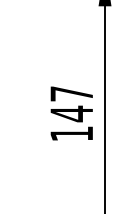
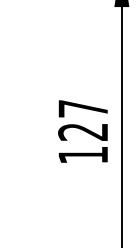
text: (71, 113) -> (82, 131), 147 -> 127

